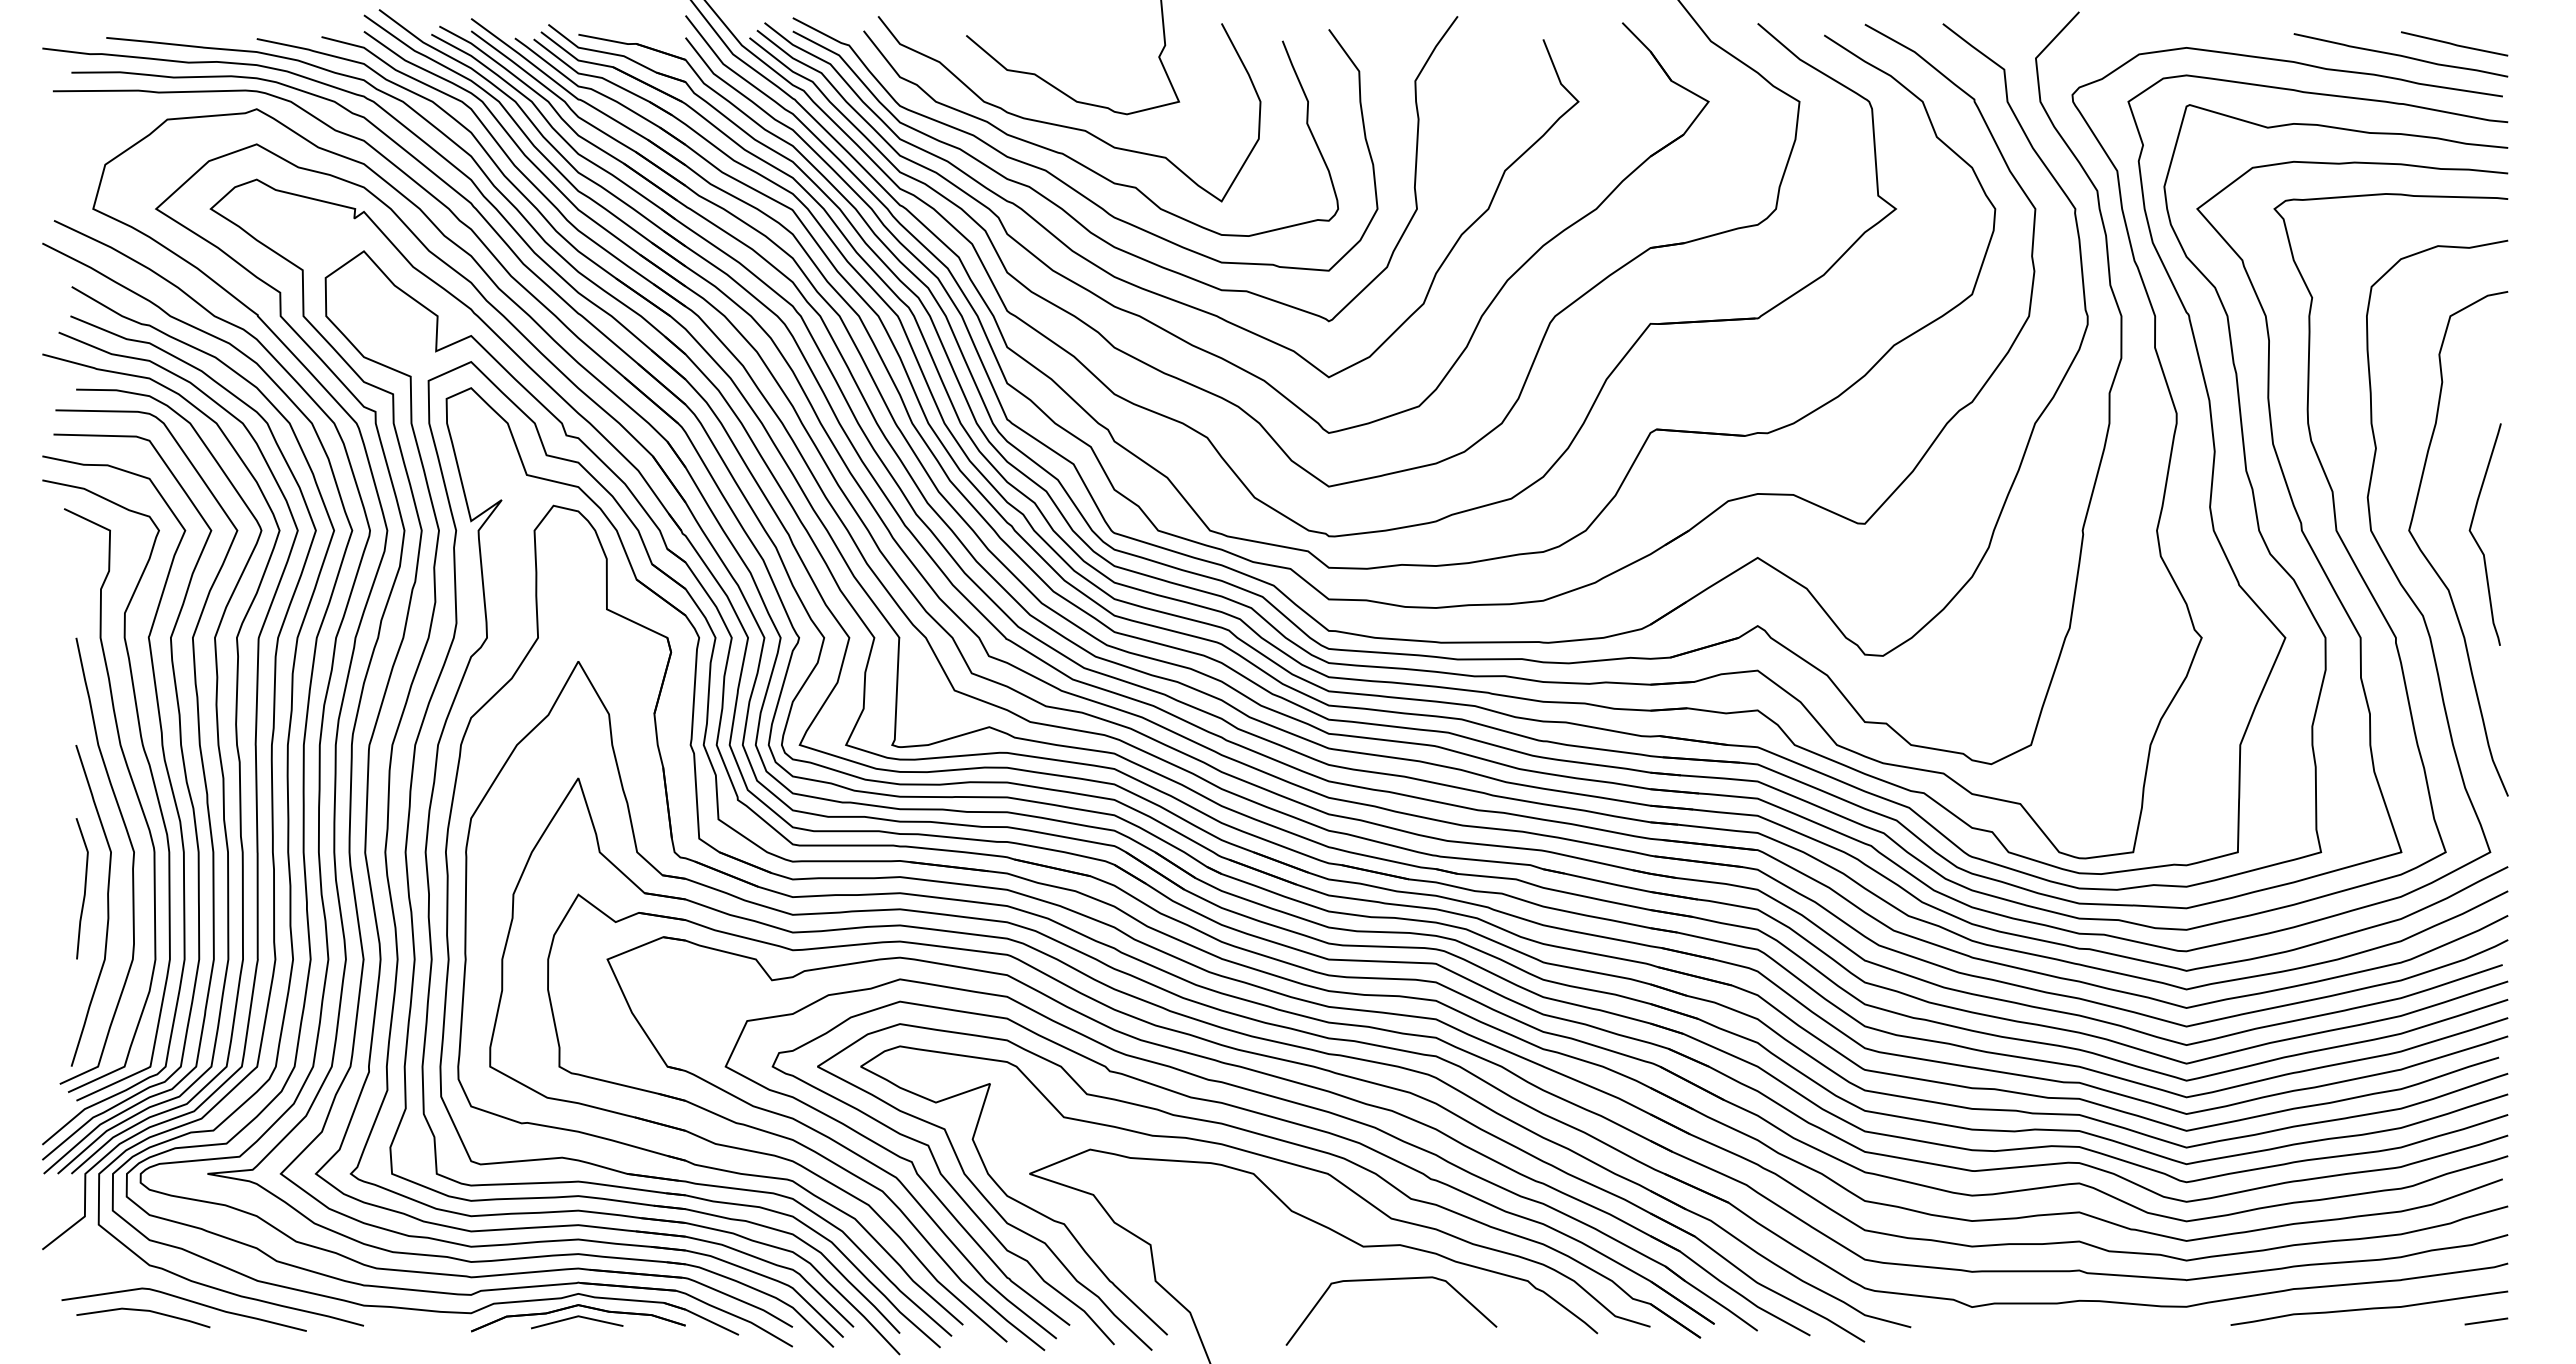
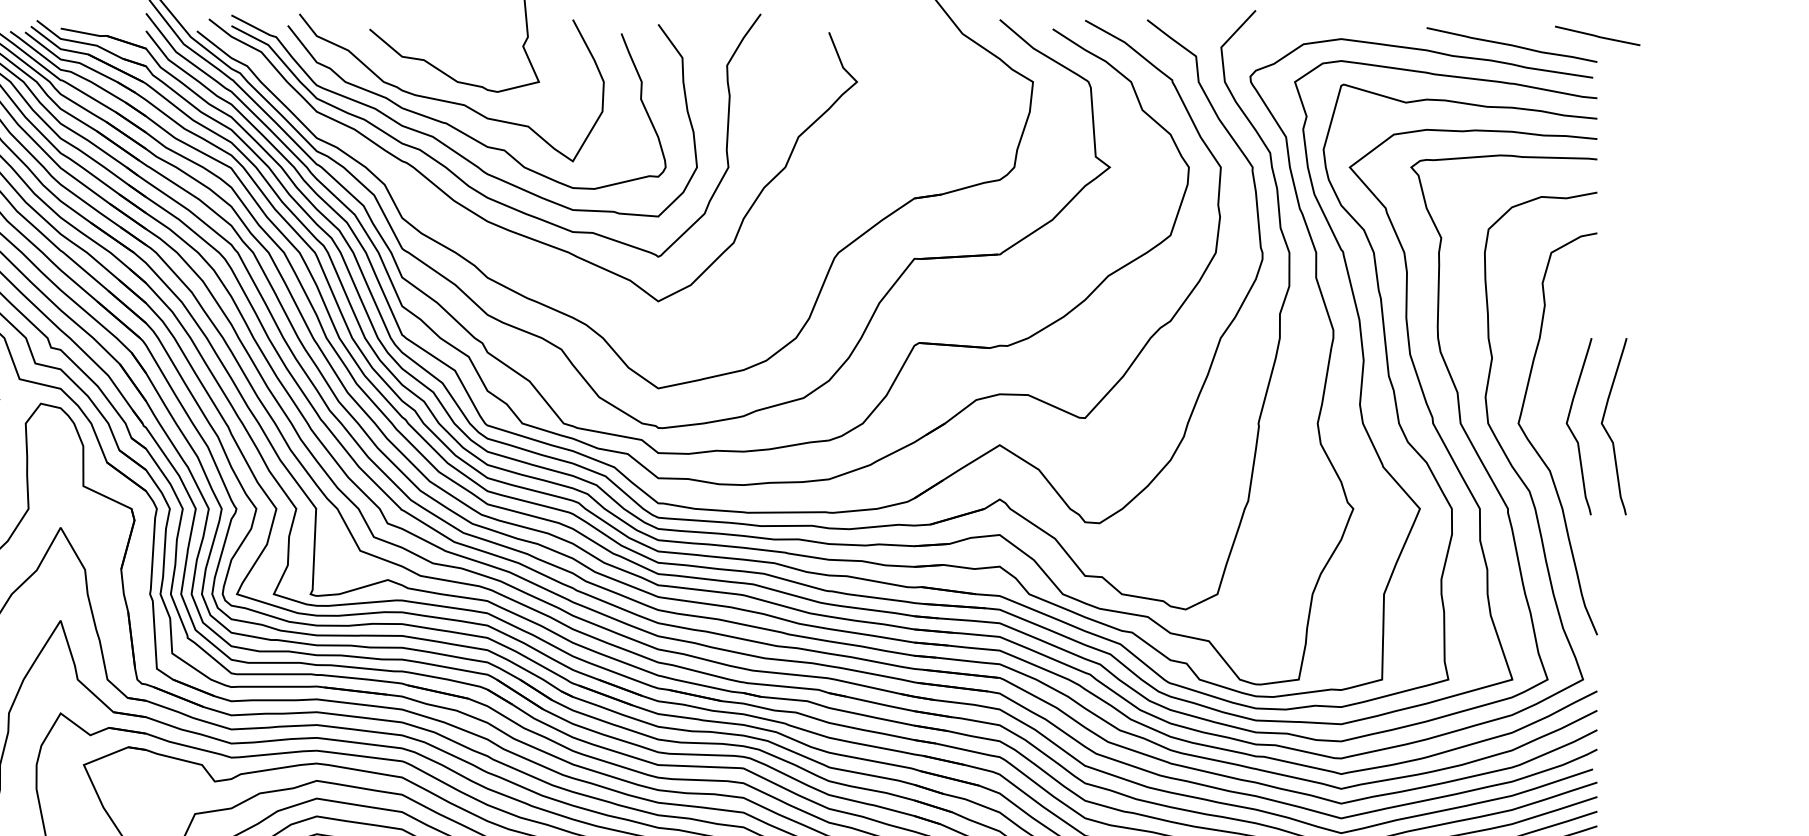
line: (2454, 43) -> (1597, 35), moved
part: (1173, 333) -> (534, 266), removed
curve: (2519, 538) -> (1606, 429), added

